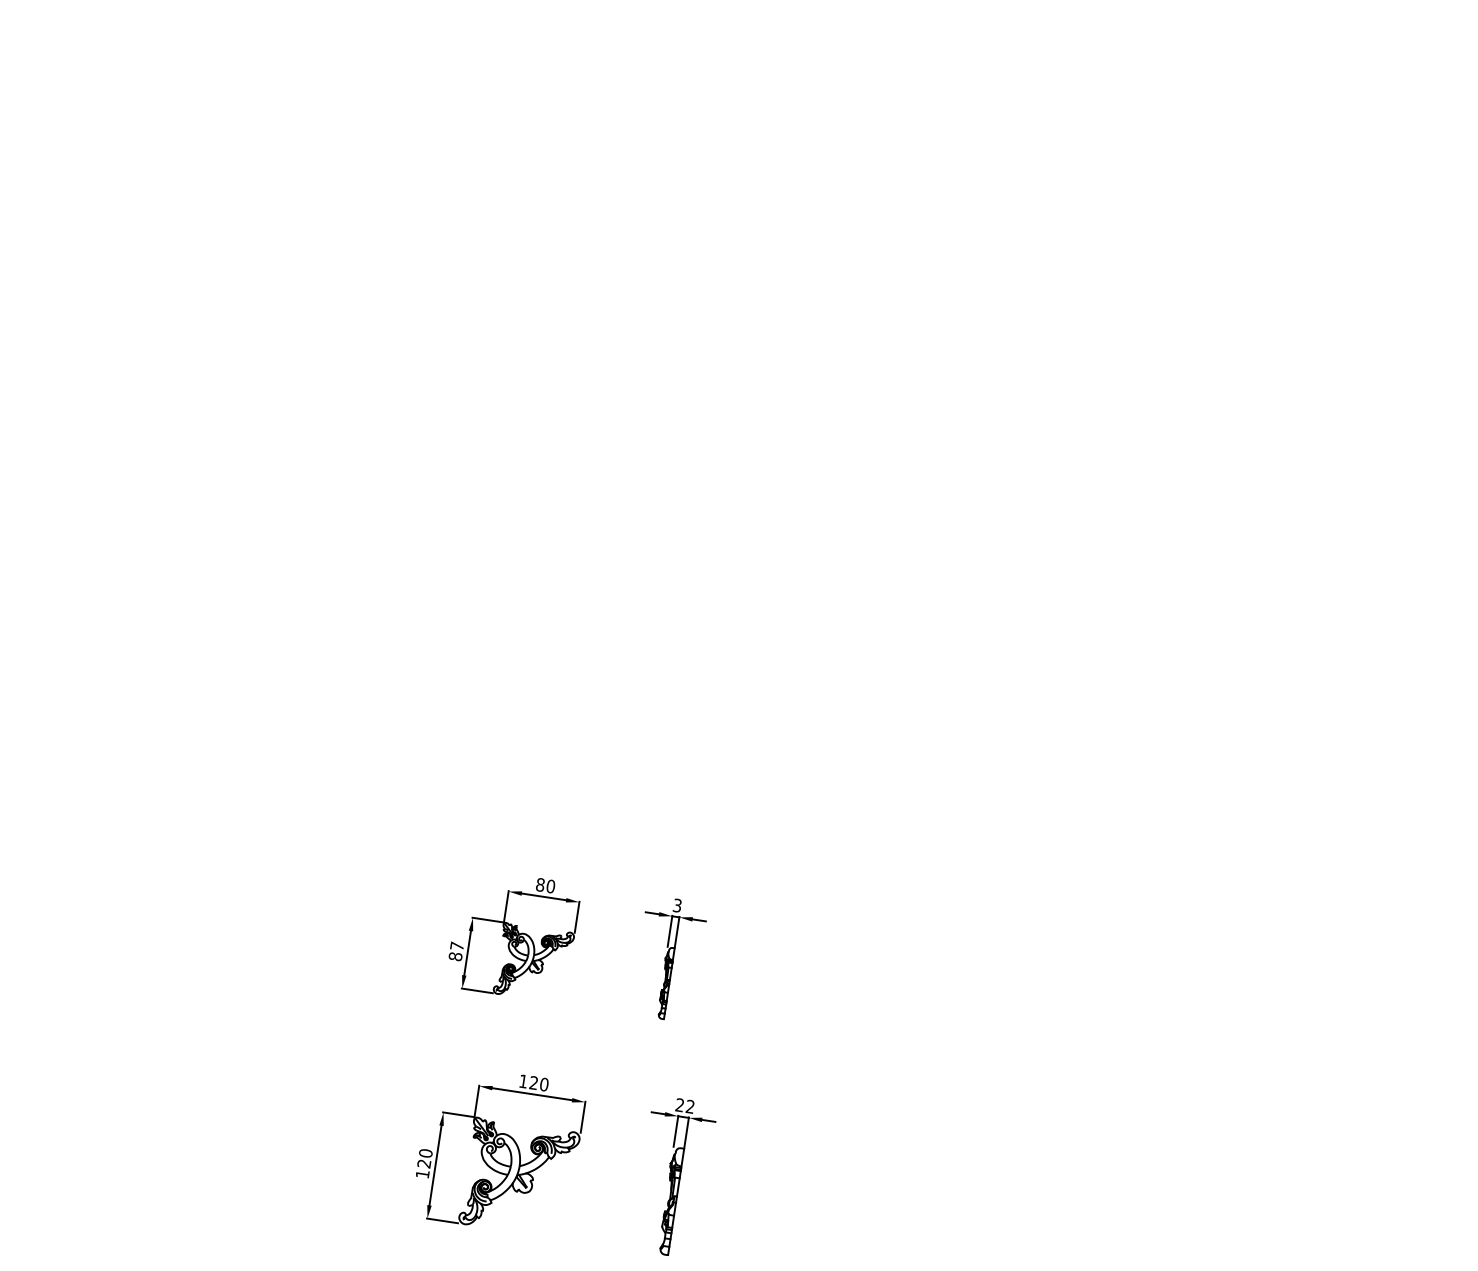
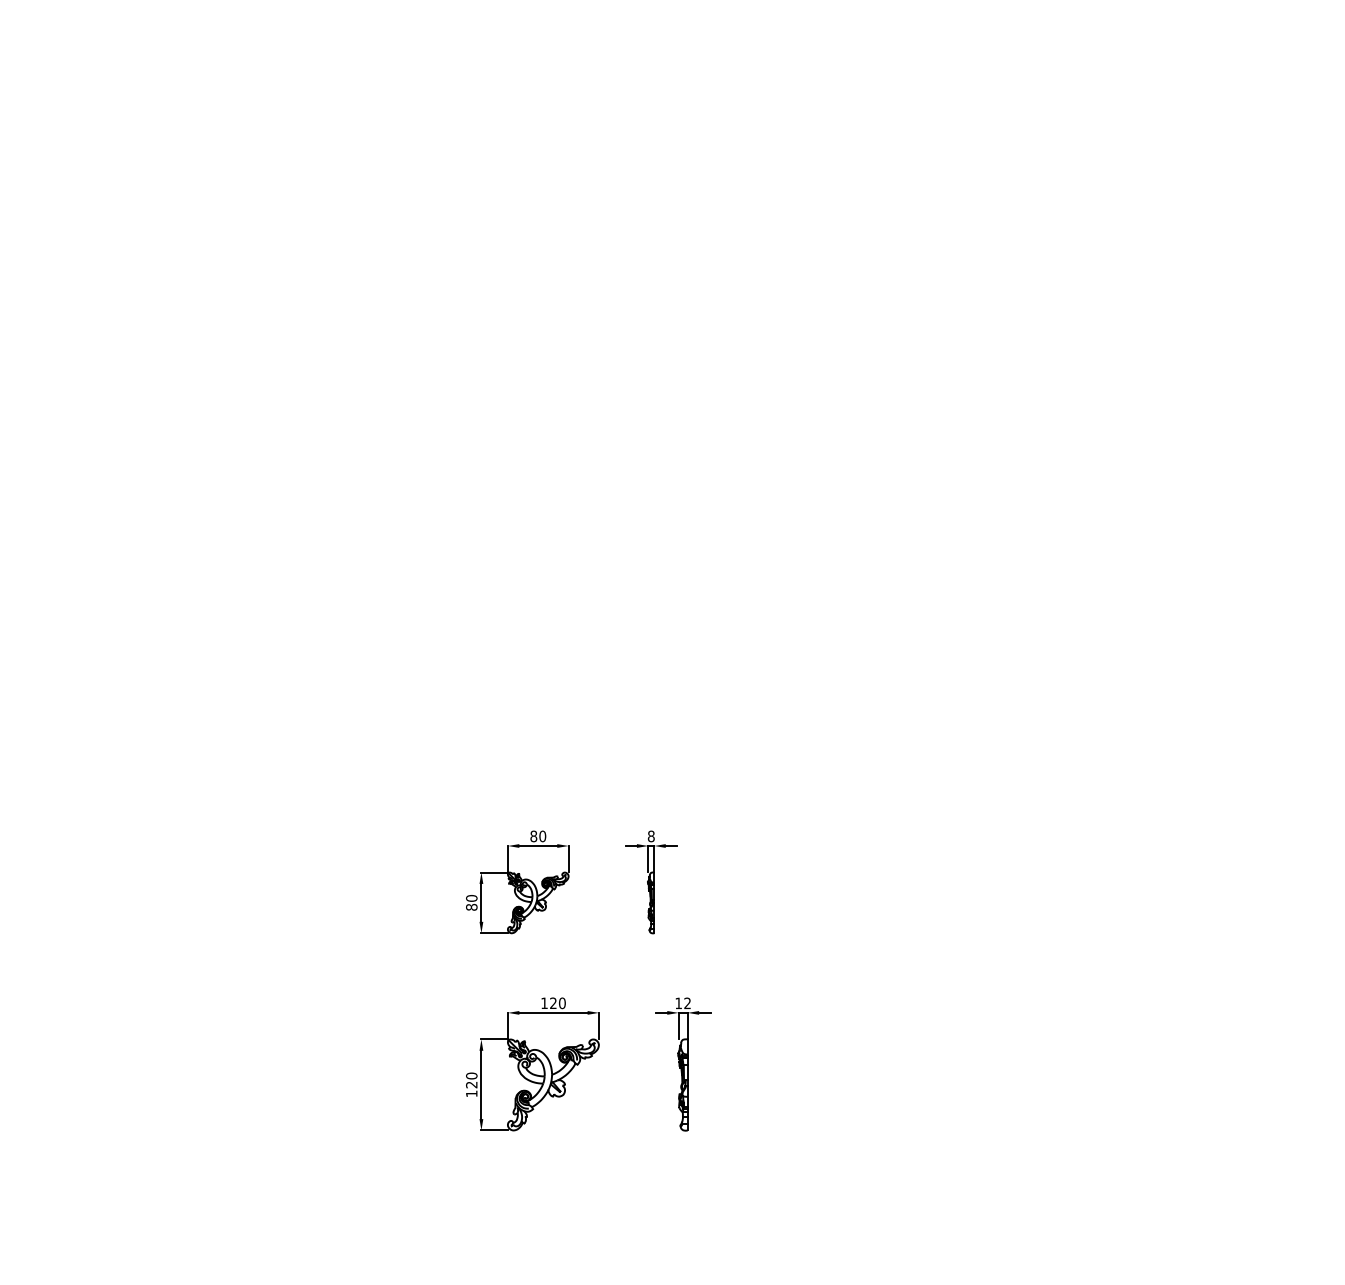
text: (676, 905) -> (650, 836), 3 -> 8
text: (456, 946) -> (471, 898), 87 -> 80
text: (679, 1104) -> (678, 1002), 22 -> 12

